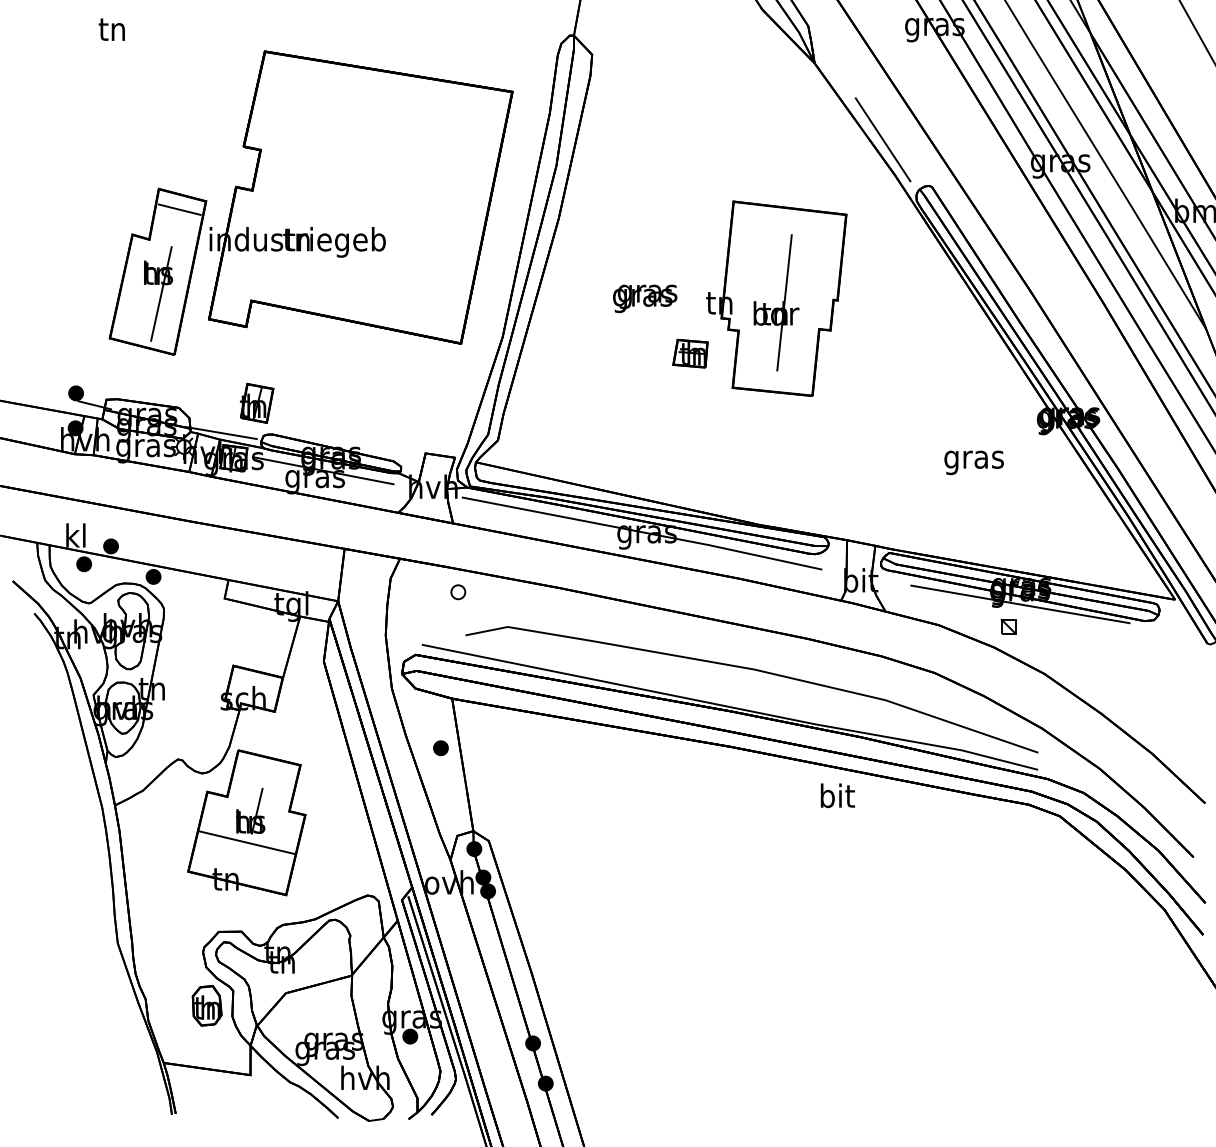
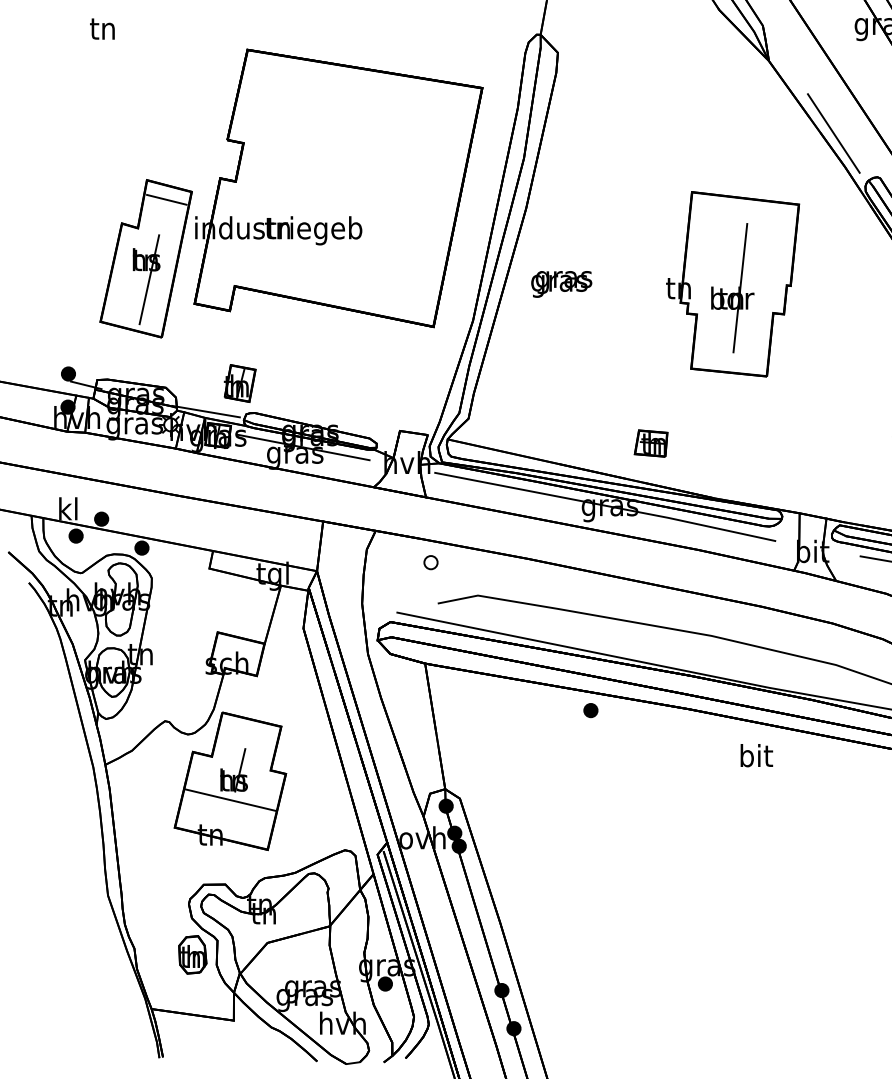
text: (645, 298) -> (562, 284), moved
part: (690, 353) -> (651, 443), moved
part: (440, 748) -> (590, 710), moved
text: (837, 795) -> (756, 755), moved

